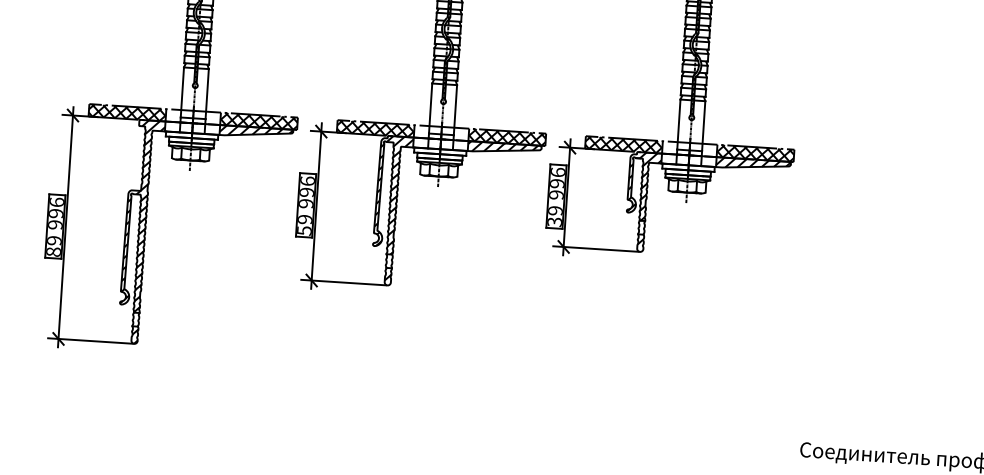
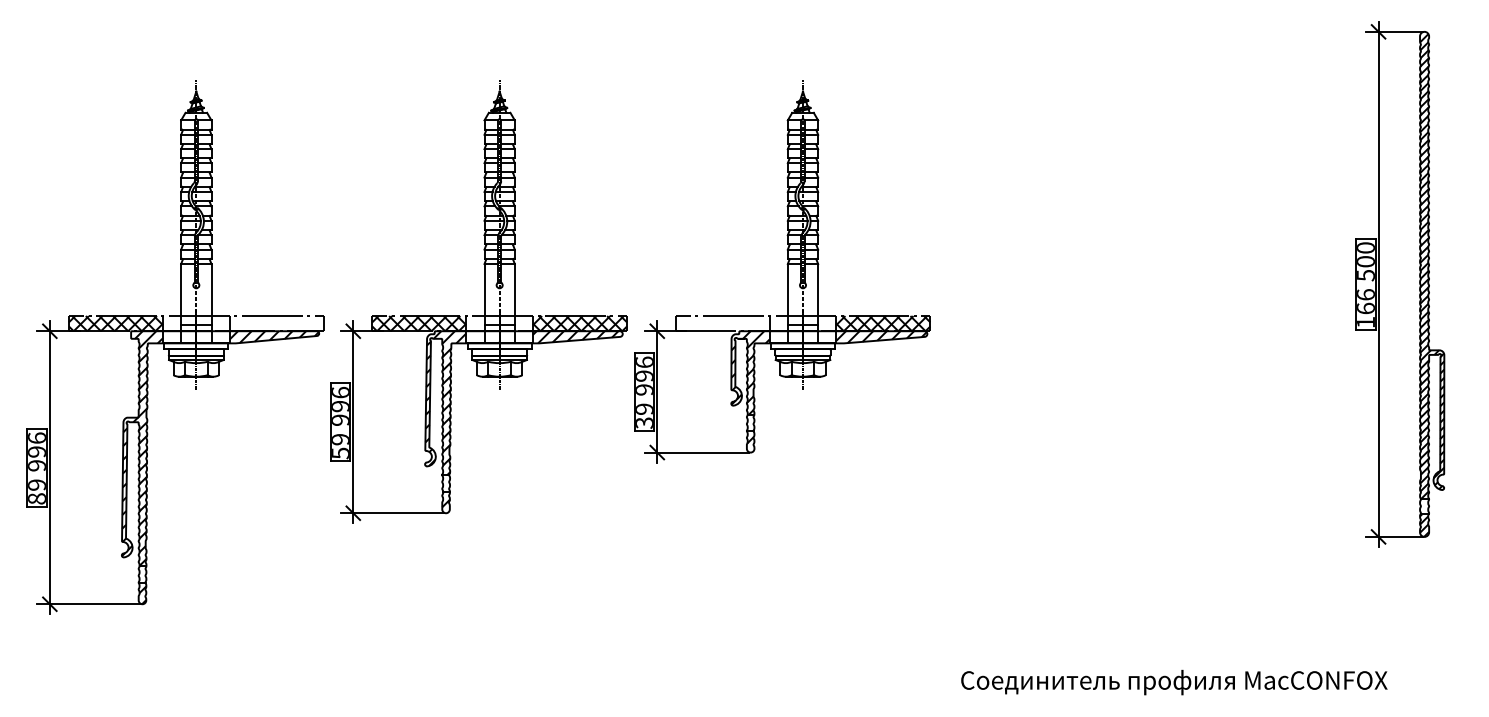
hatch: (258, 121) -> (276, 323), removed
hatch: (623, 144) -> (722, 323), removed

